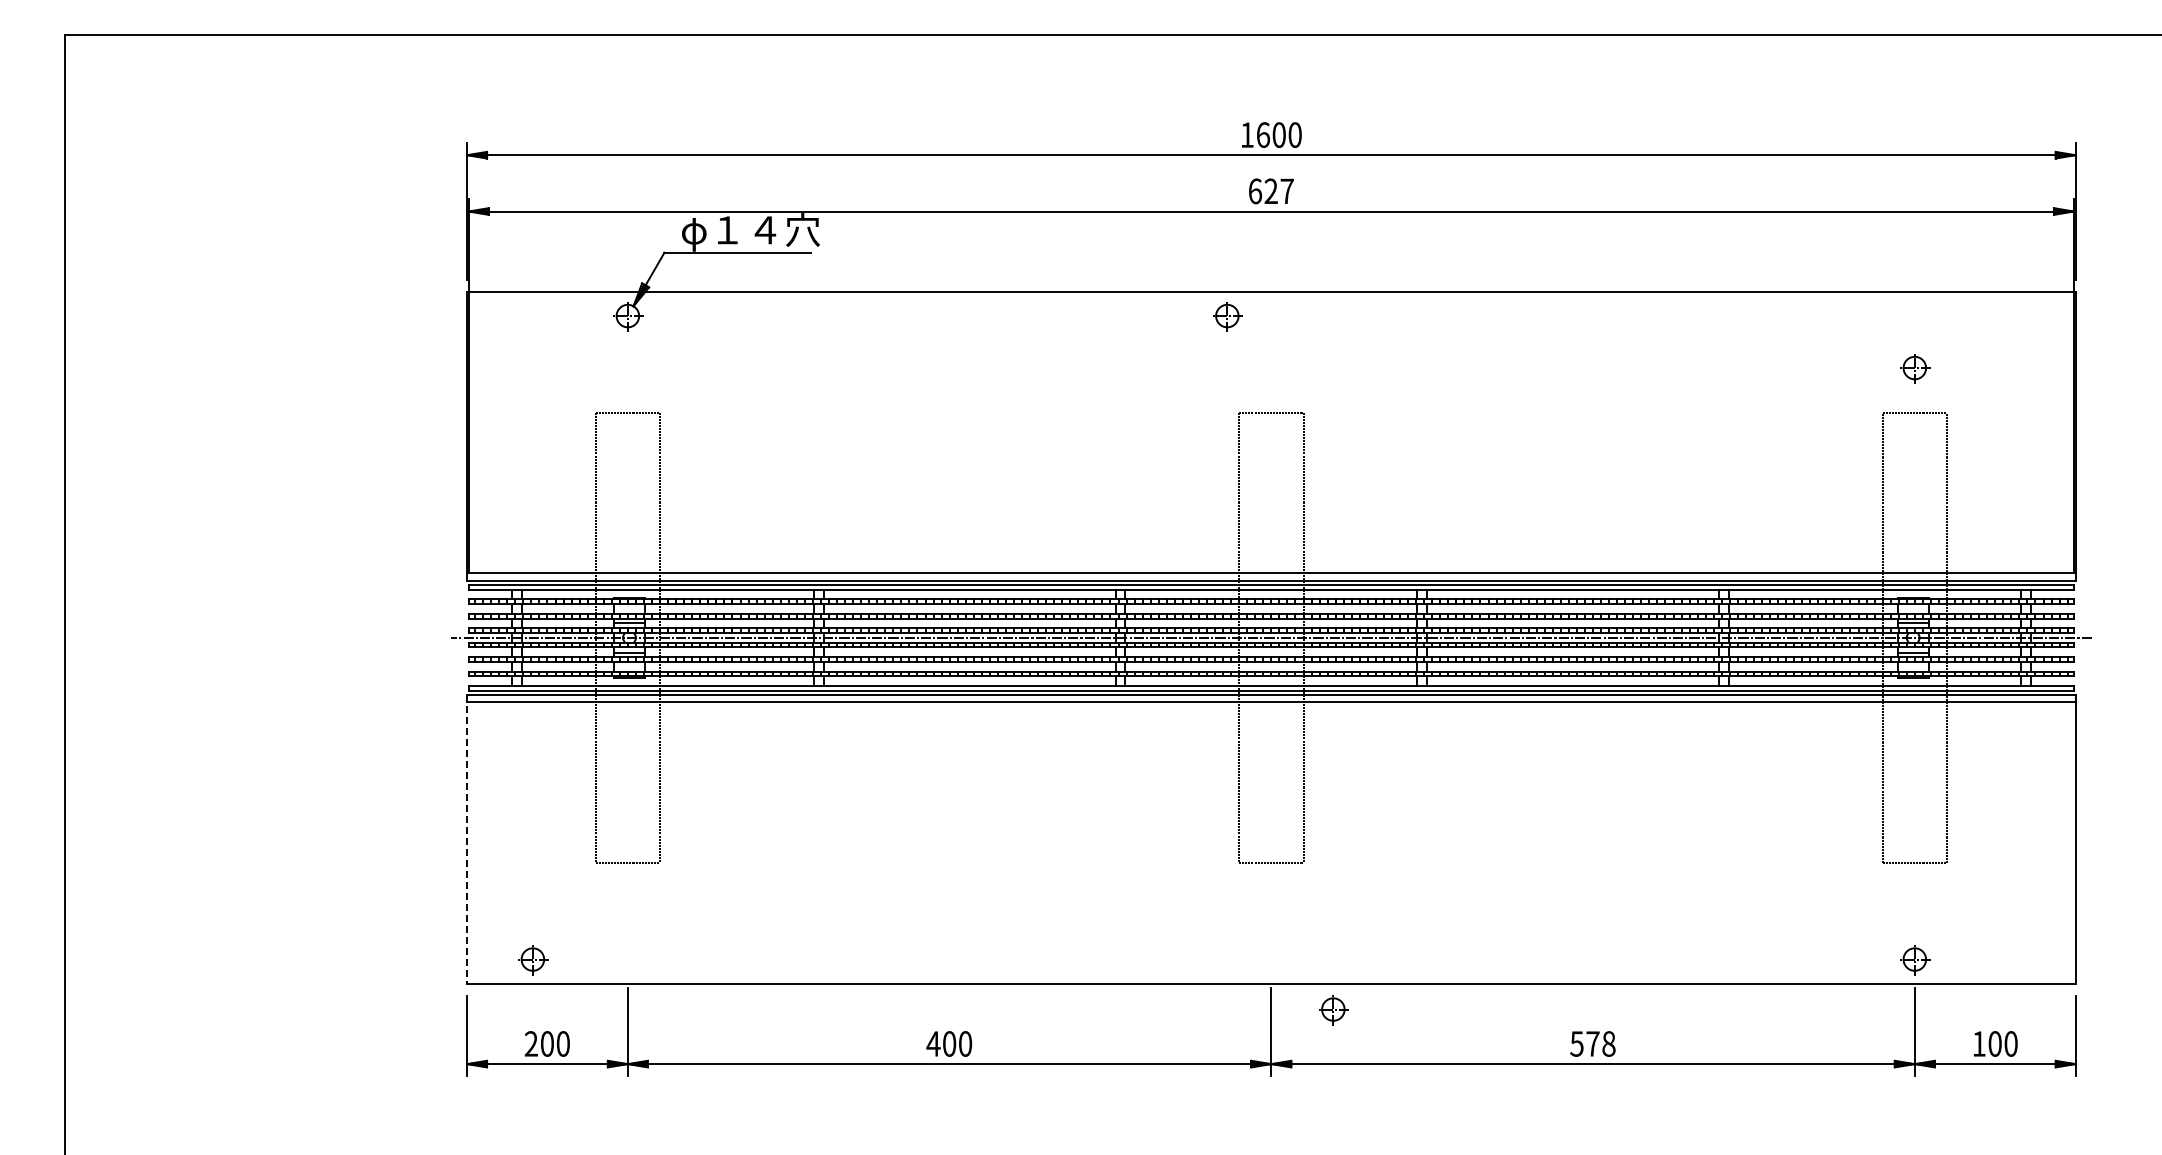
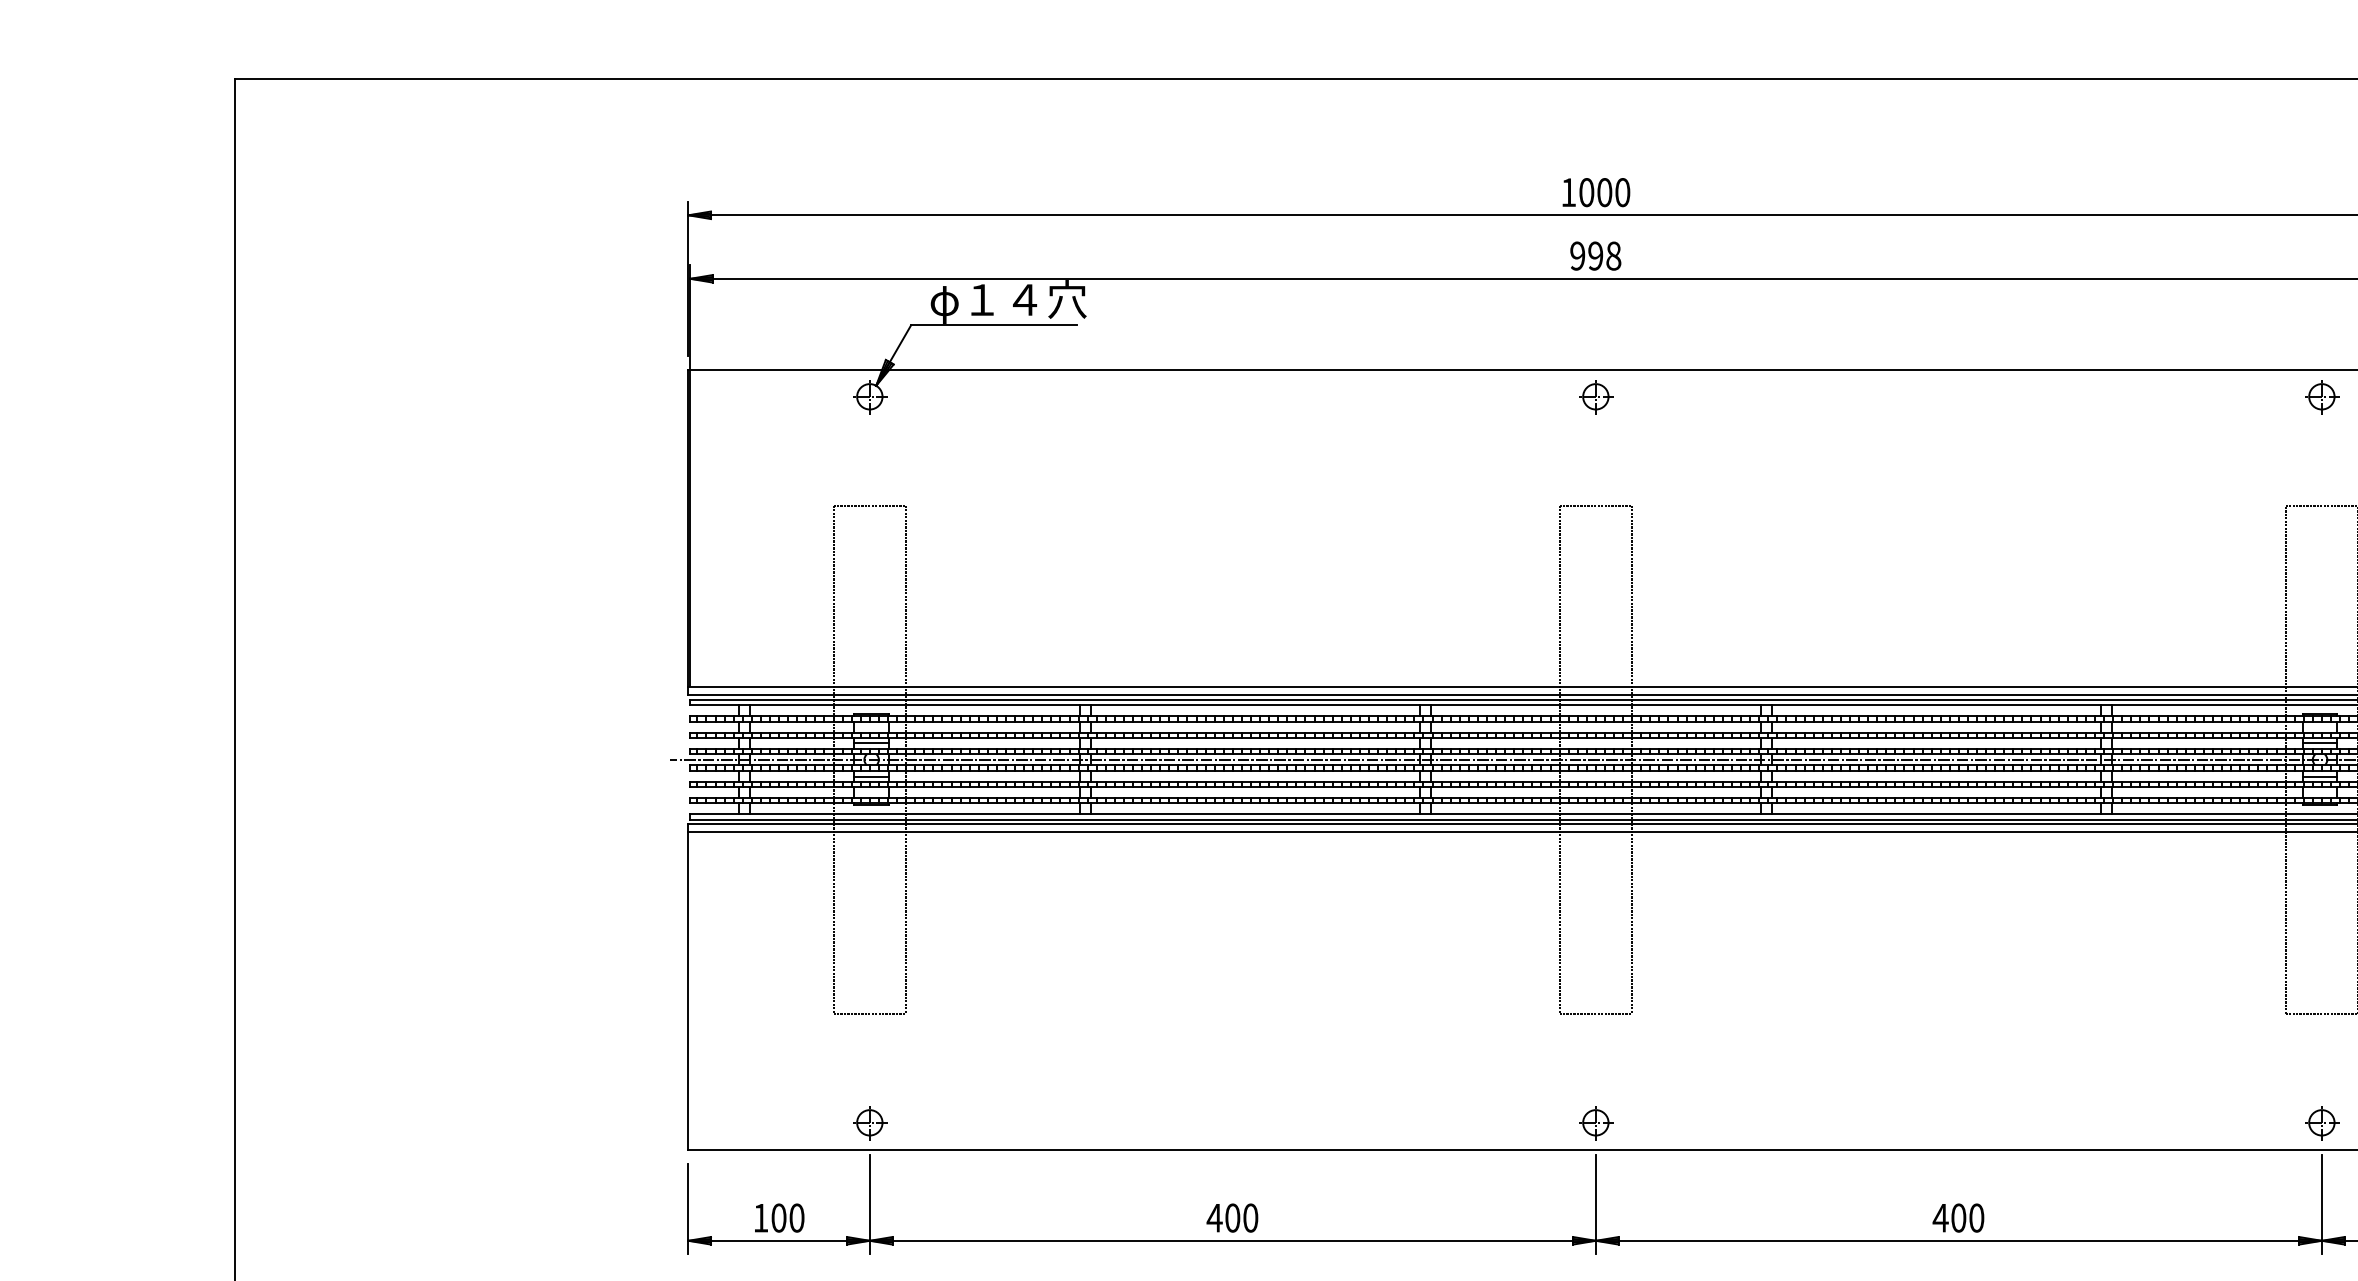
text: (1263, 134) -> (1587, 191), 1600 -> 1000
text: (1270, 191) -> (1594, 256), 627 -> 998
part: (1227, 316) -> (1596, 397), moved
part: (1915, 368) -> (2322, 397), moved
line: (467, 839) -> (688, 987), dashed -> solid
part: (533, 960) -> (870, 1123), moved
part: (1333, 1010) -> (1596, 1123), moved
text: (530, 1043) -> (759, 1217), 200 -> 100
text: (1592, 1043) -> (1958, 1217), 578 -> 400

